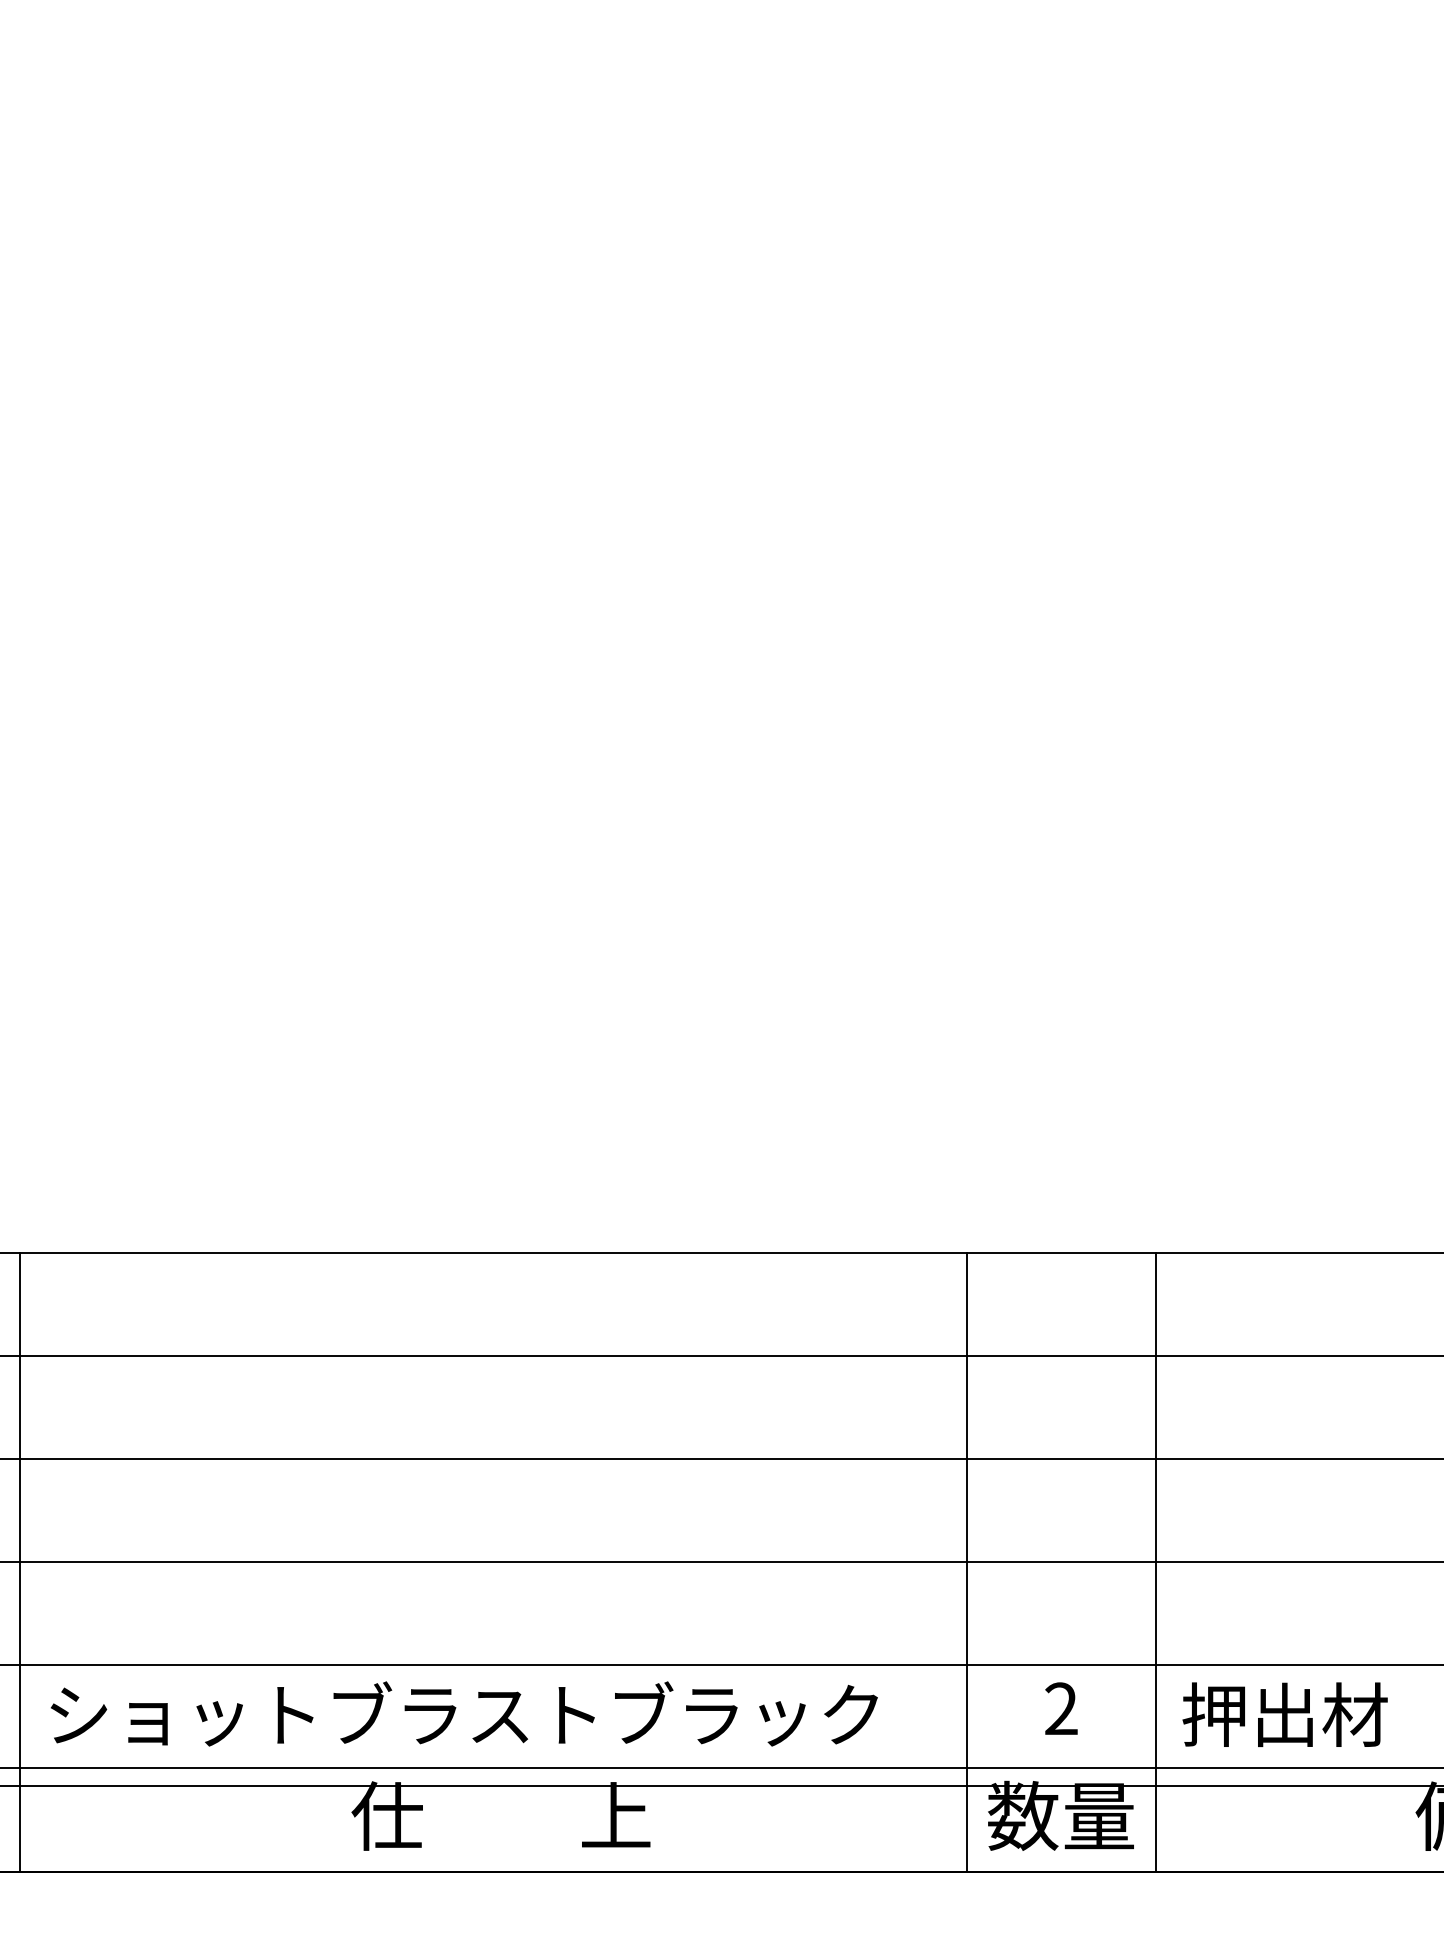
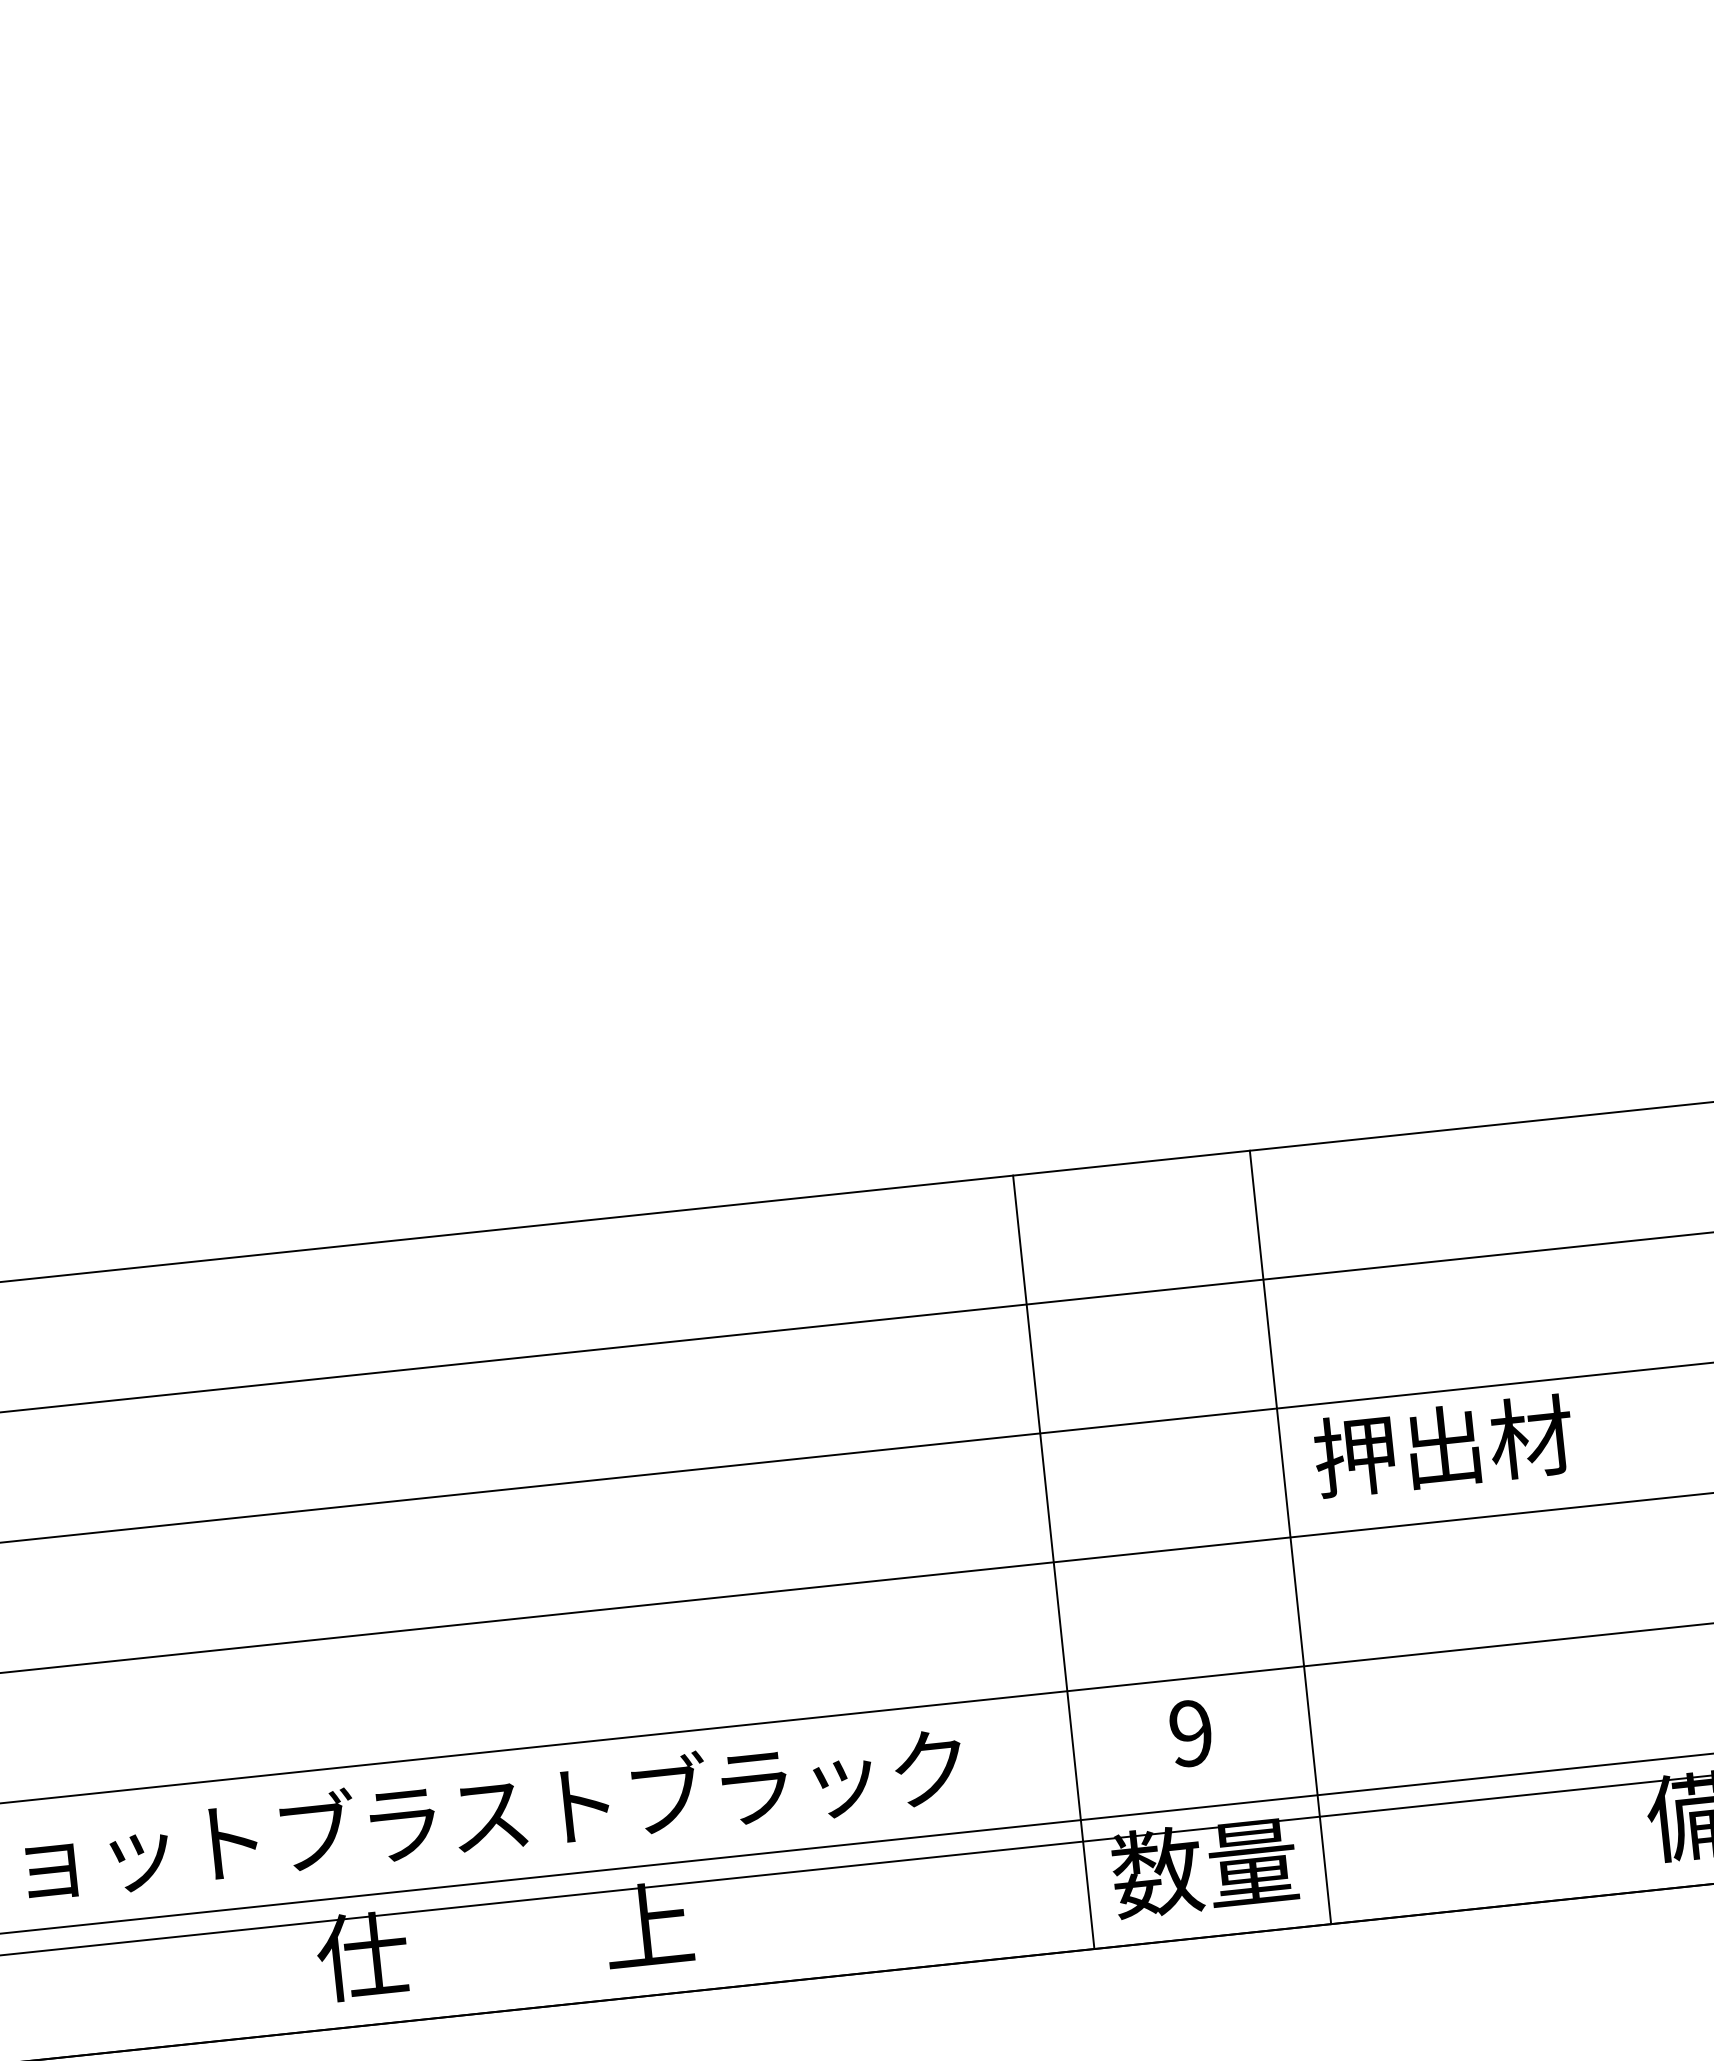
text: (1061, 1708) -> (1191, 1732), 2 -> 9
text: (1284, 1714) -> (1442, 1446), moved

